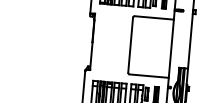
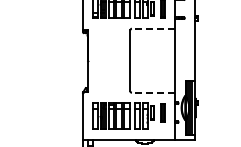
line: (154, 17) -> (153, 28), solid -> dashed
line: (149, 75) -> (153, 92), solid -> dashed

